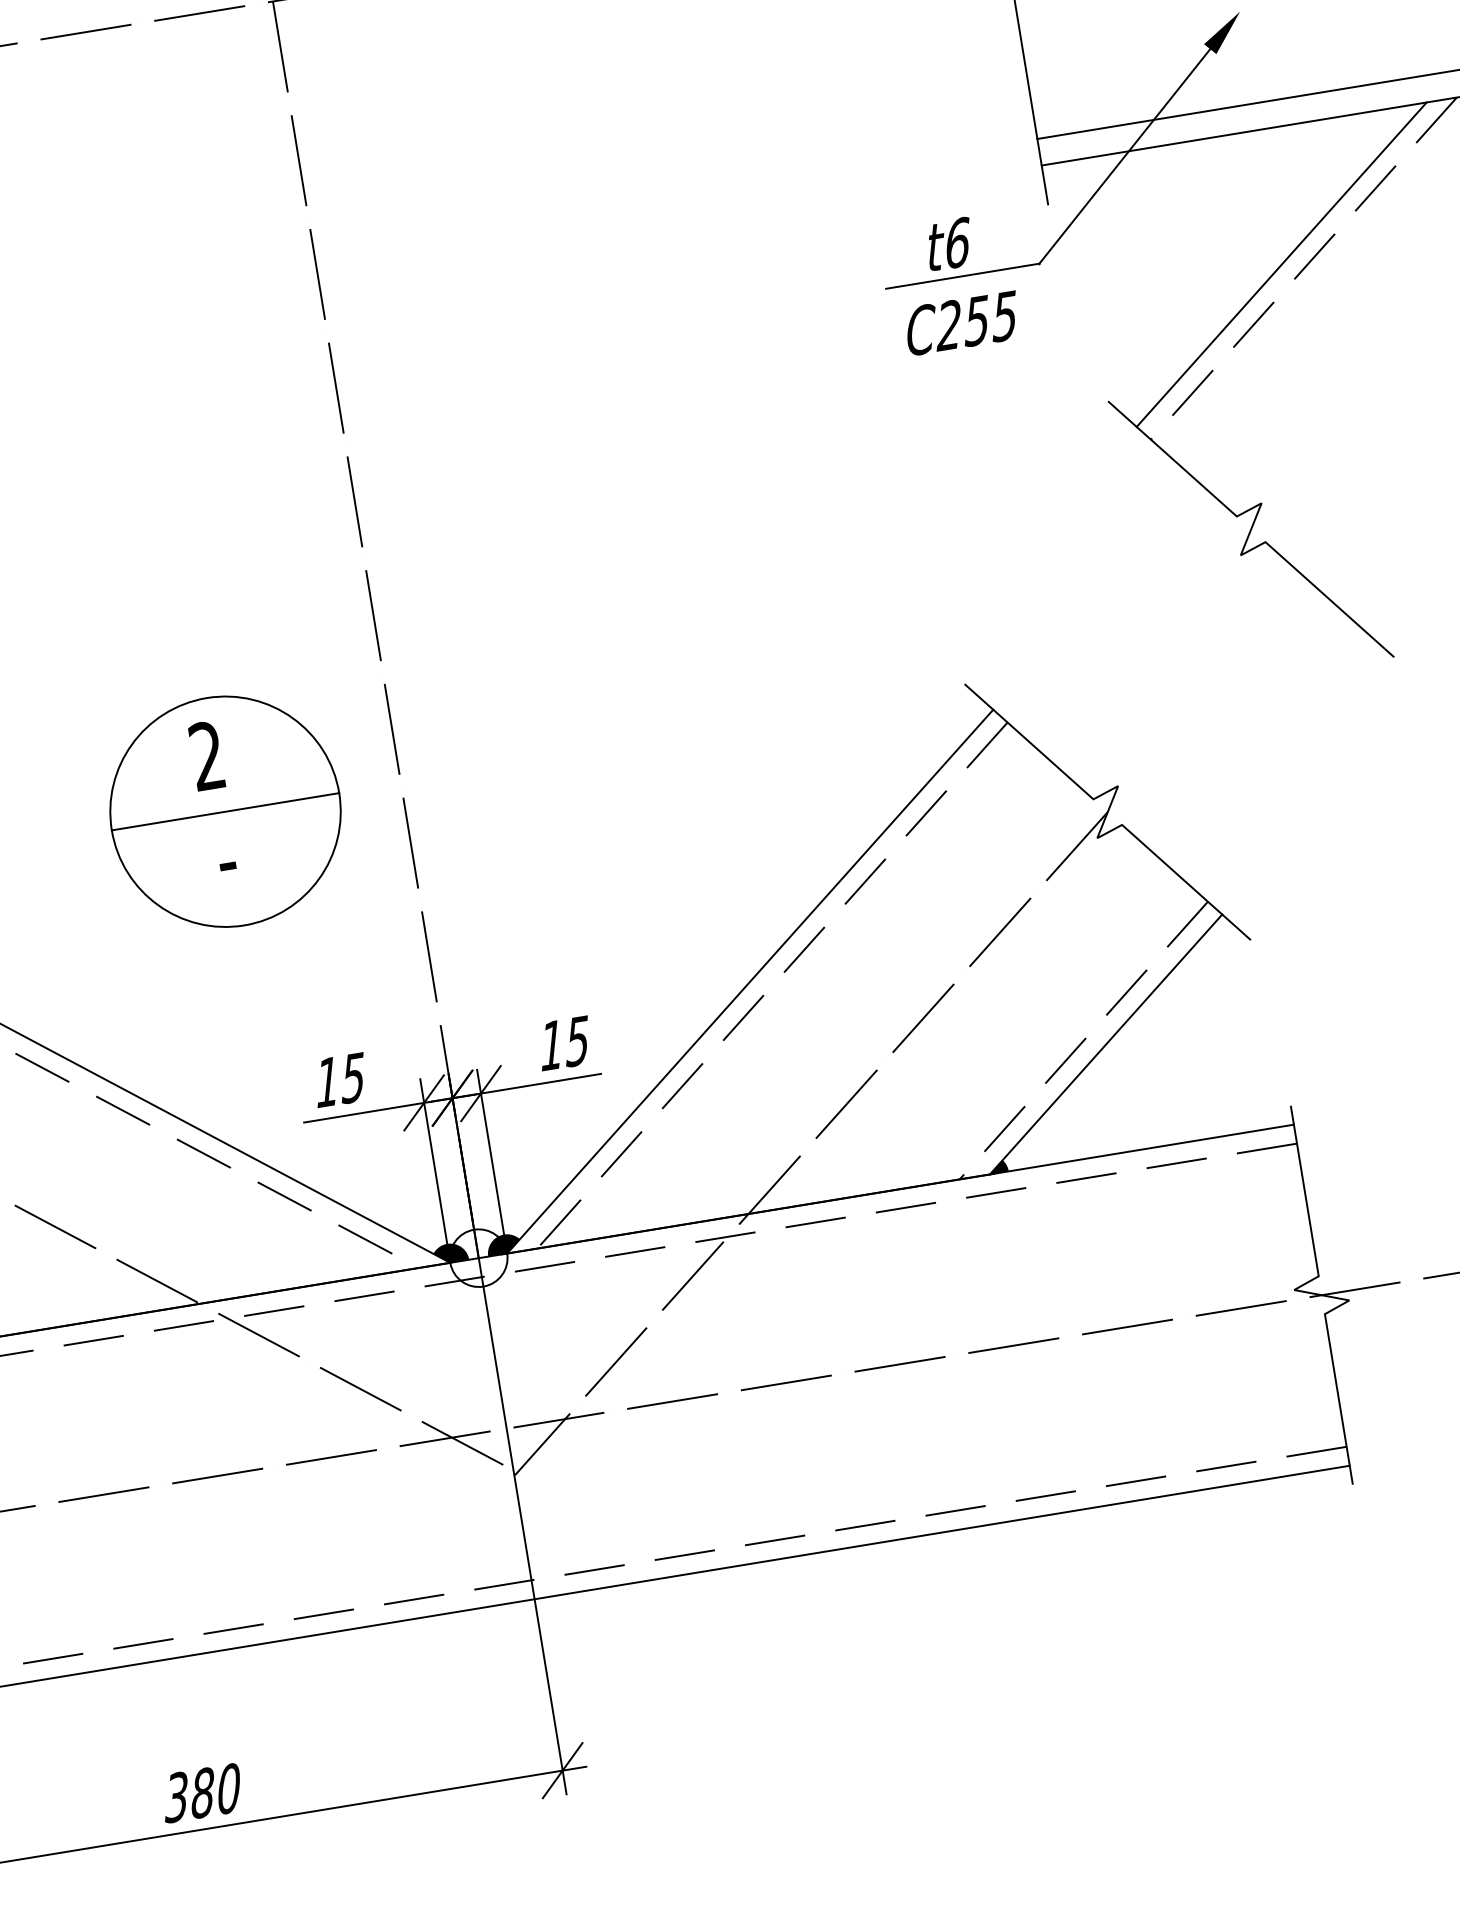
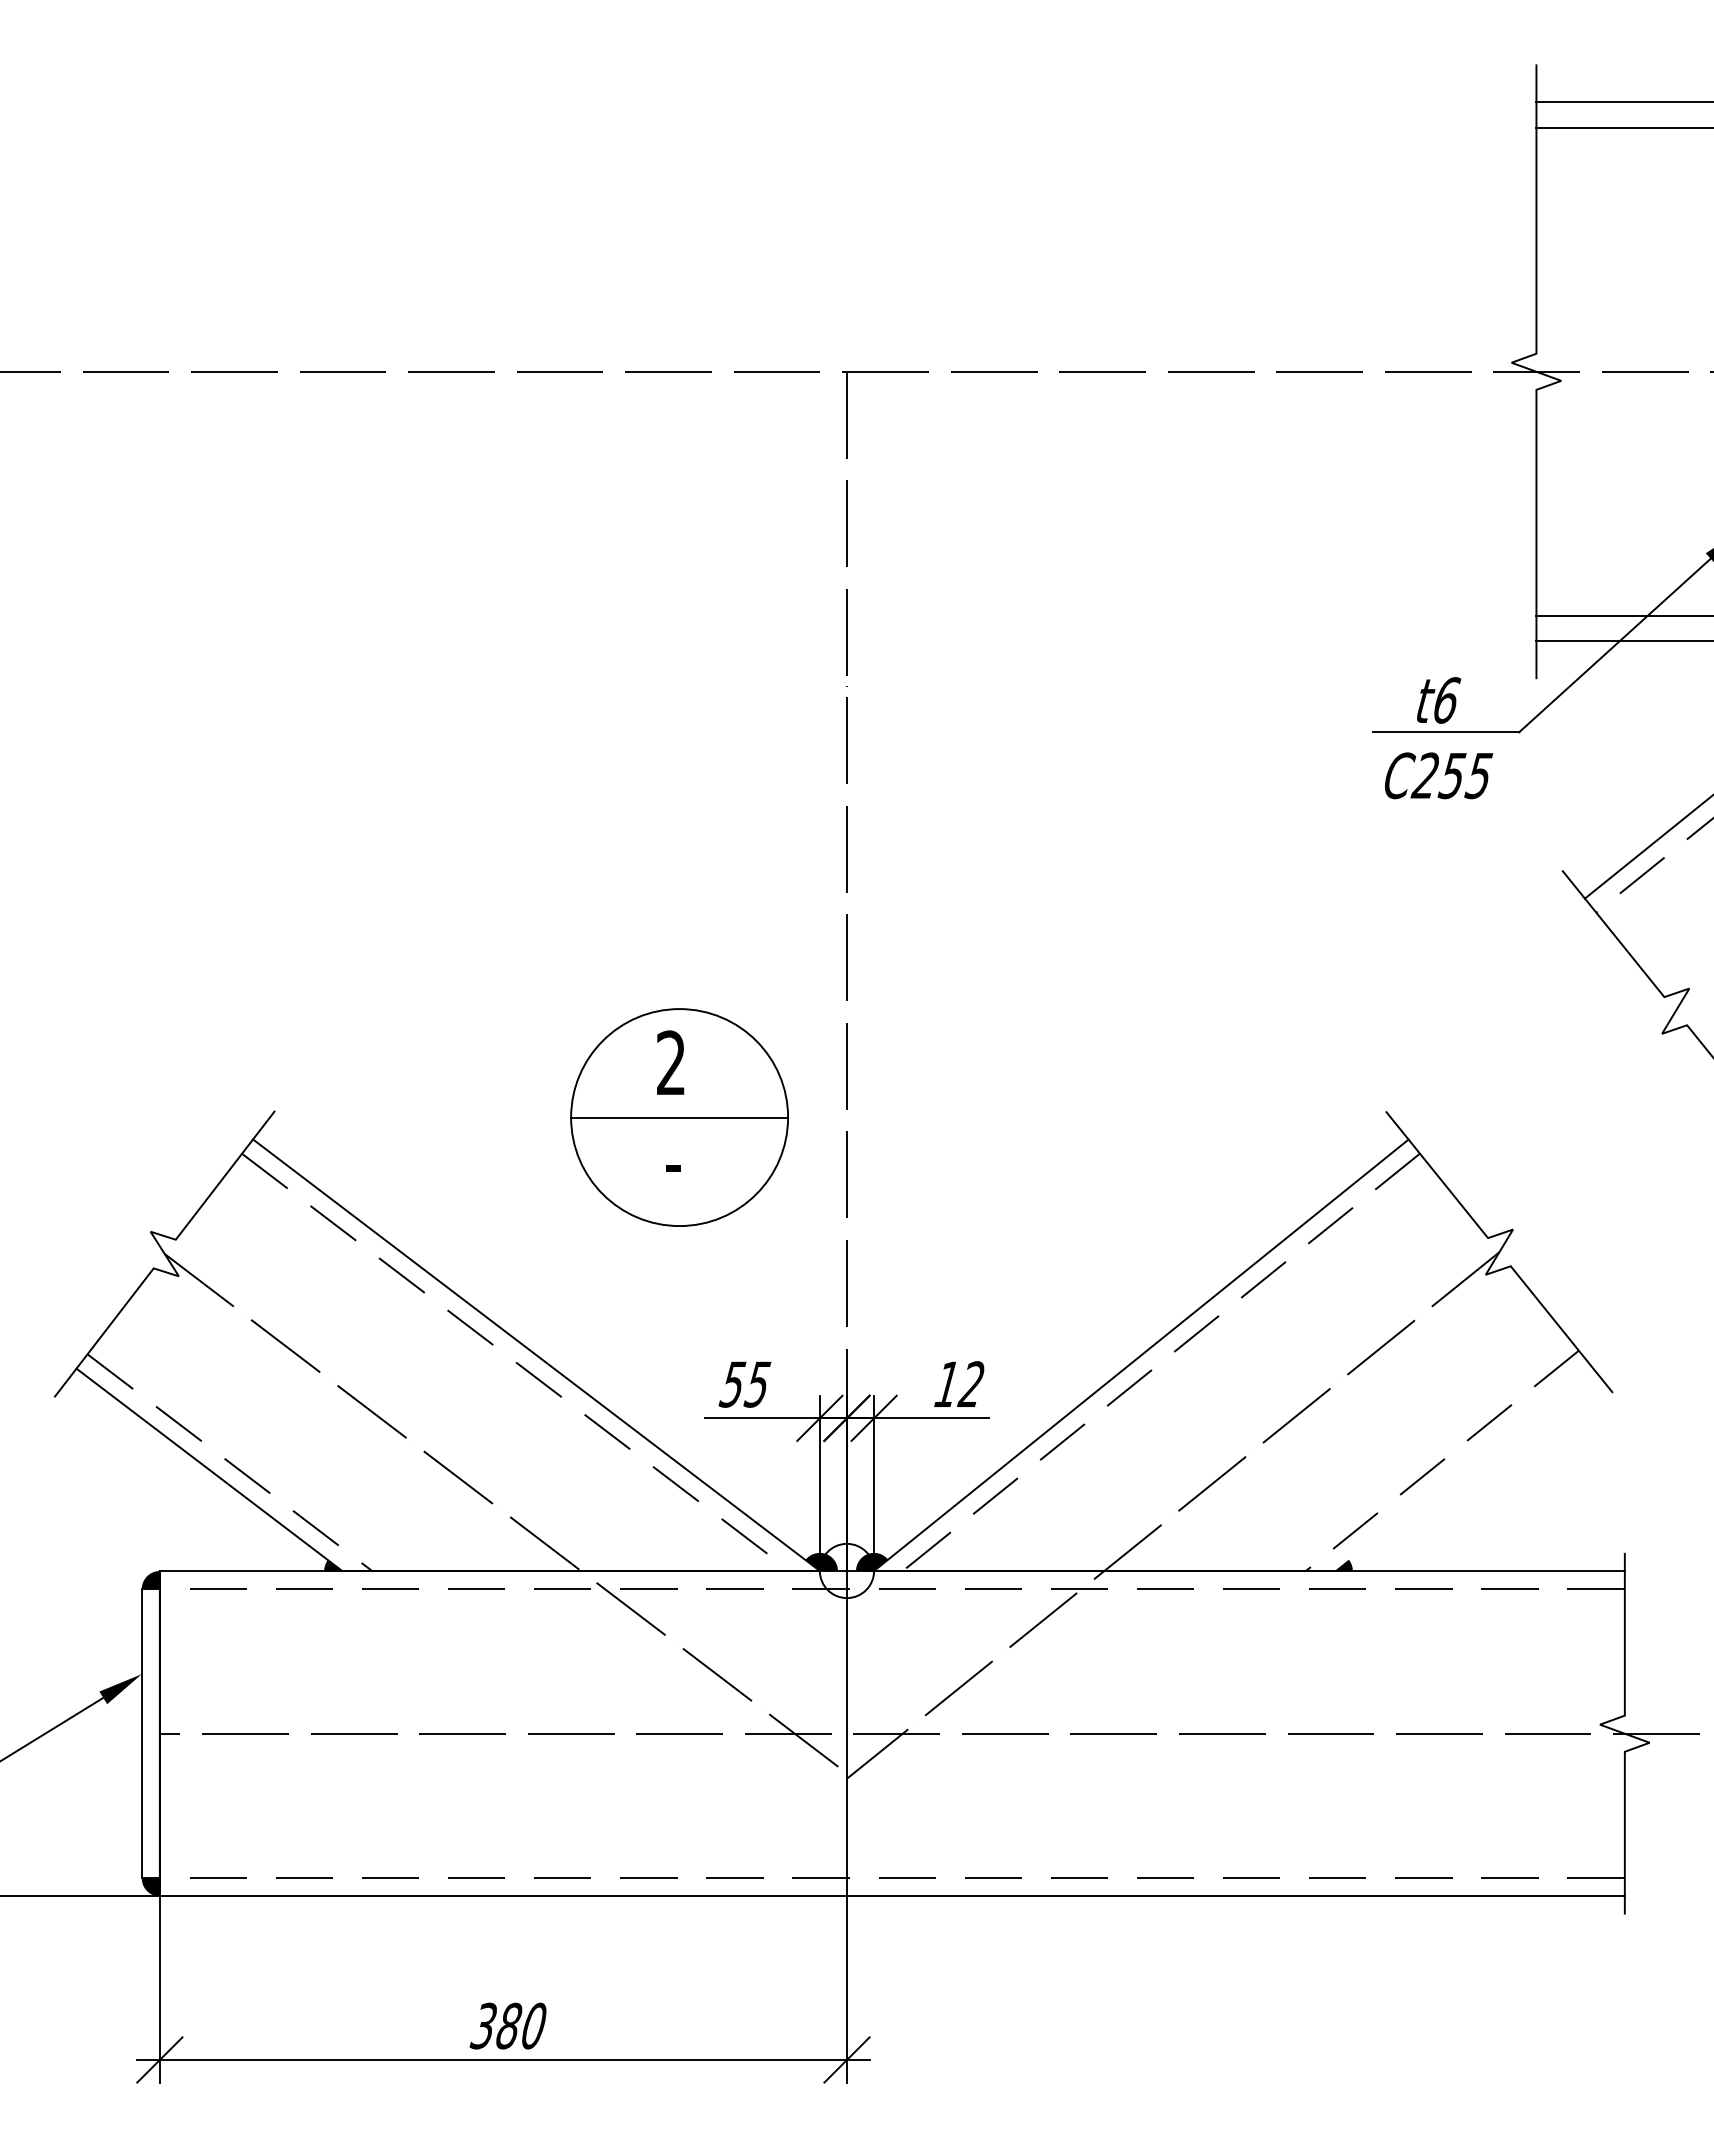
text: (577, 1041) -> (971, 1384), 15 -> 12
line: (1106, 1044) -> (1462, 1467), removed
text: (326, 1082) -> (732, 1384), 15 -> 55

